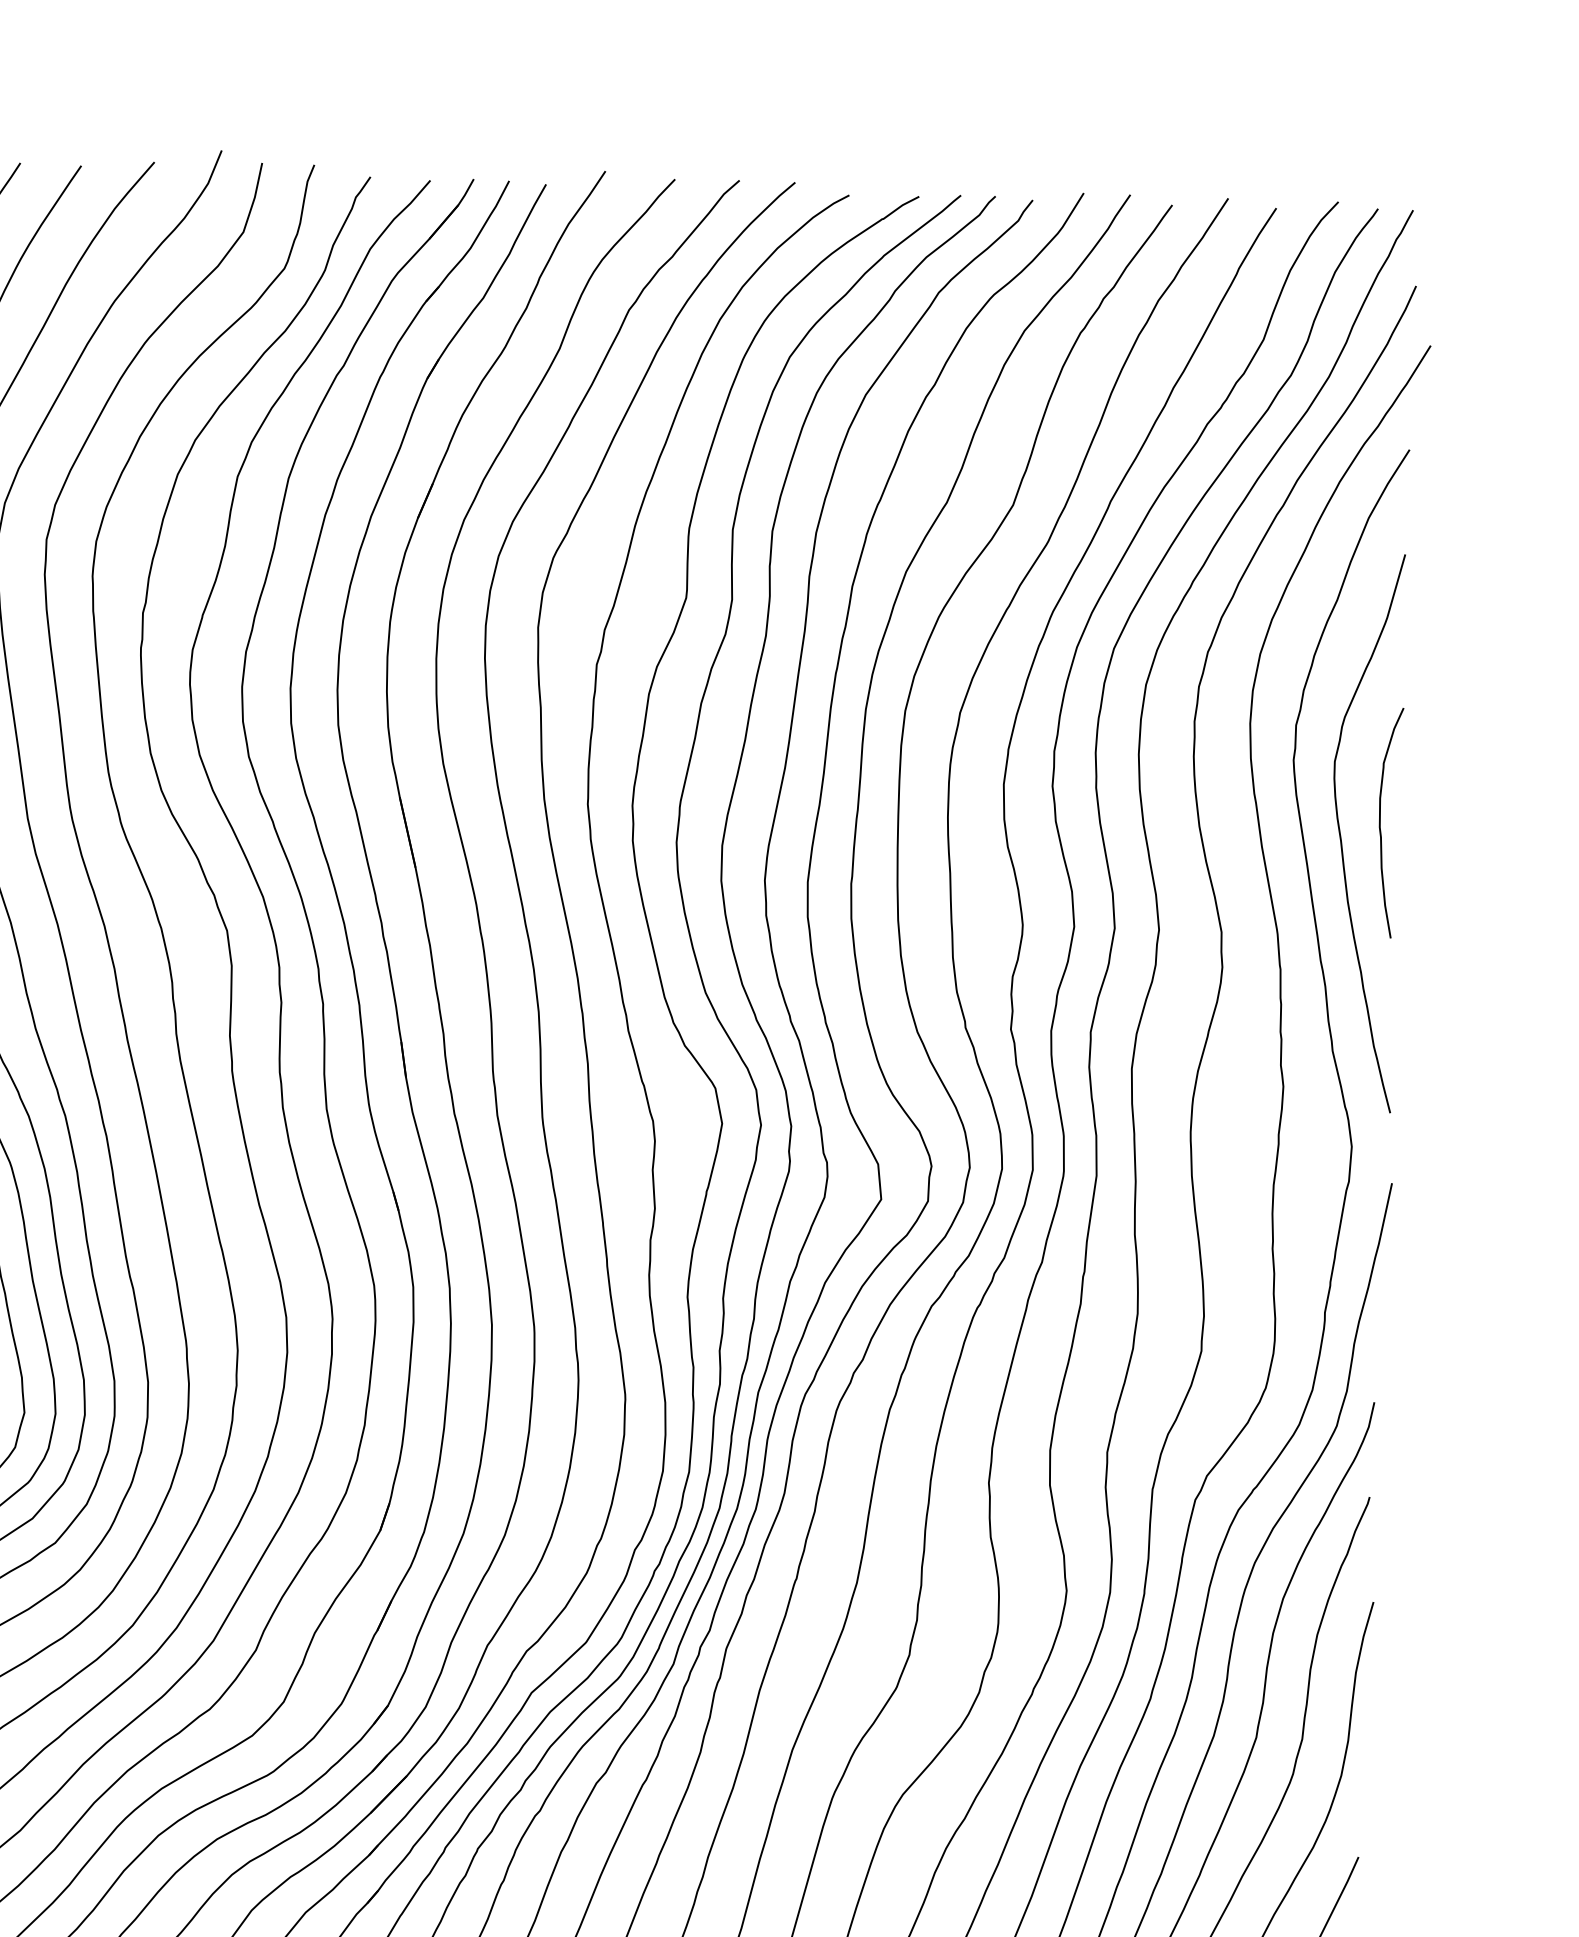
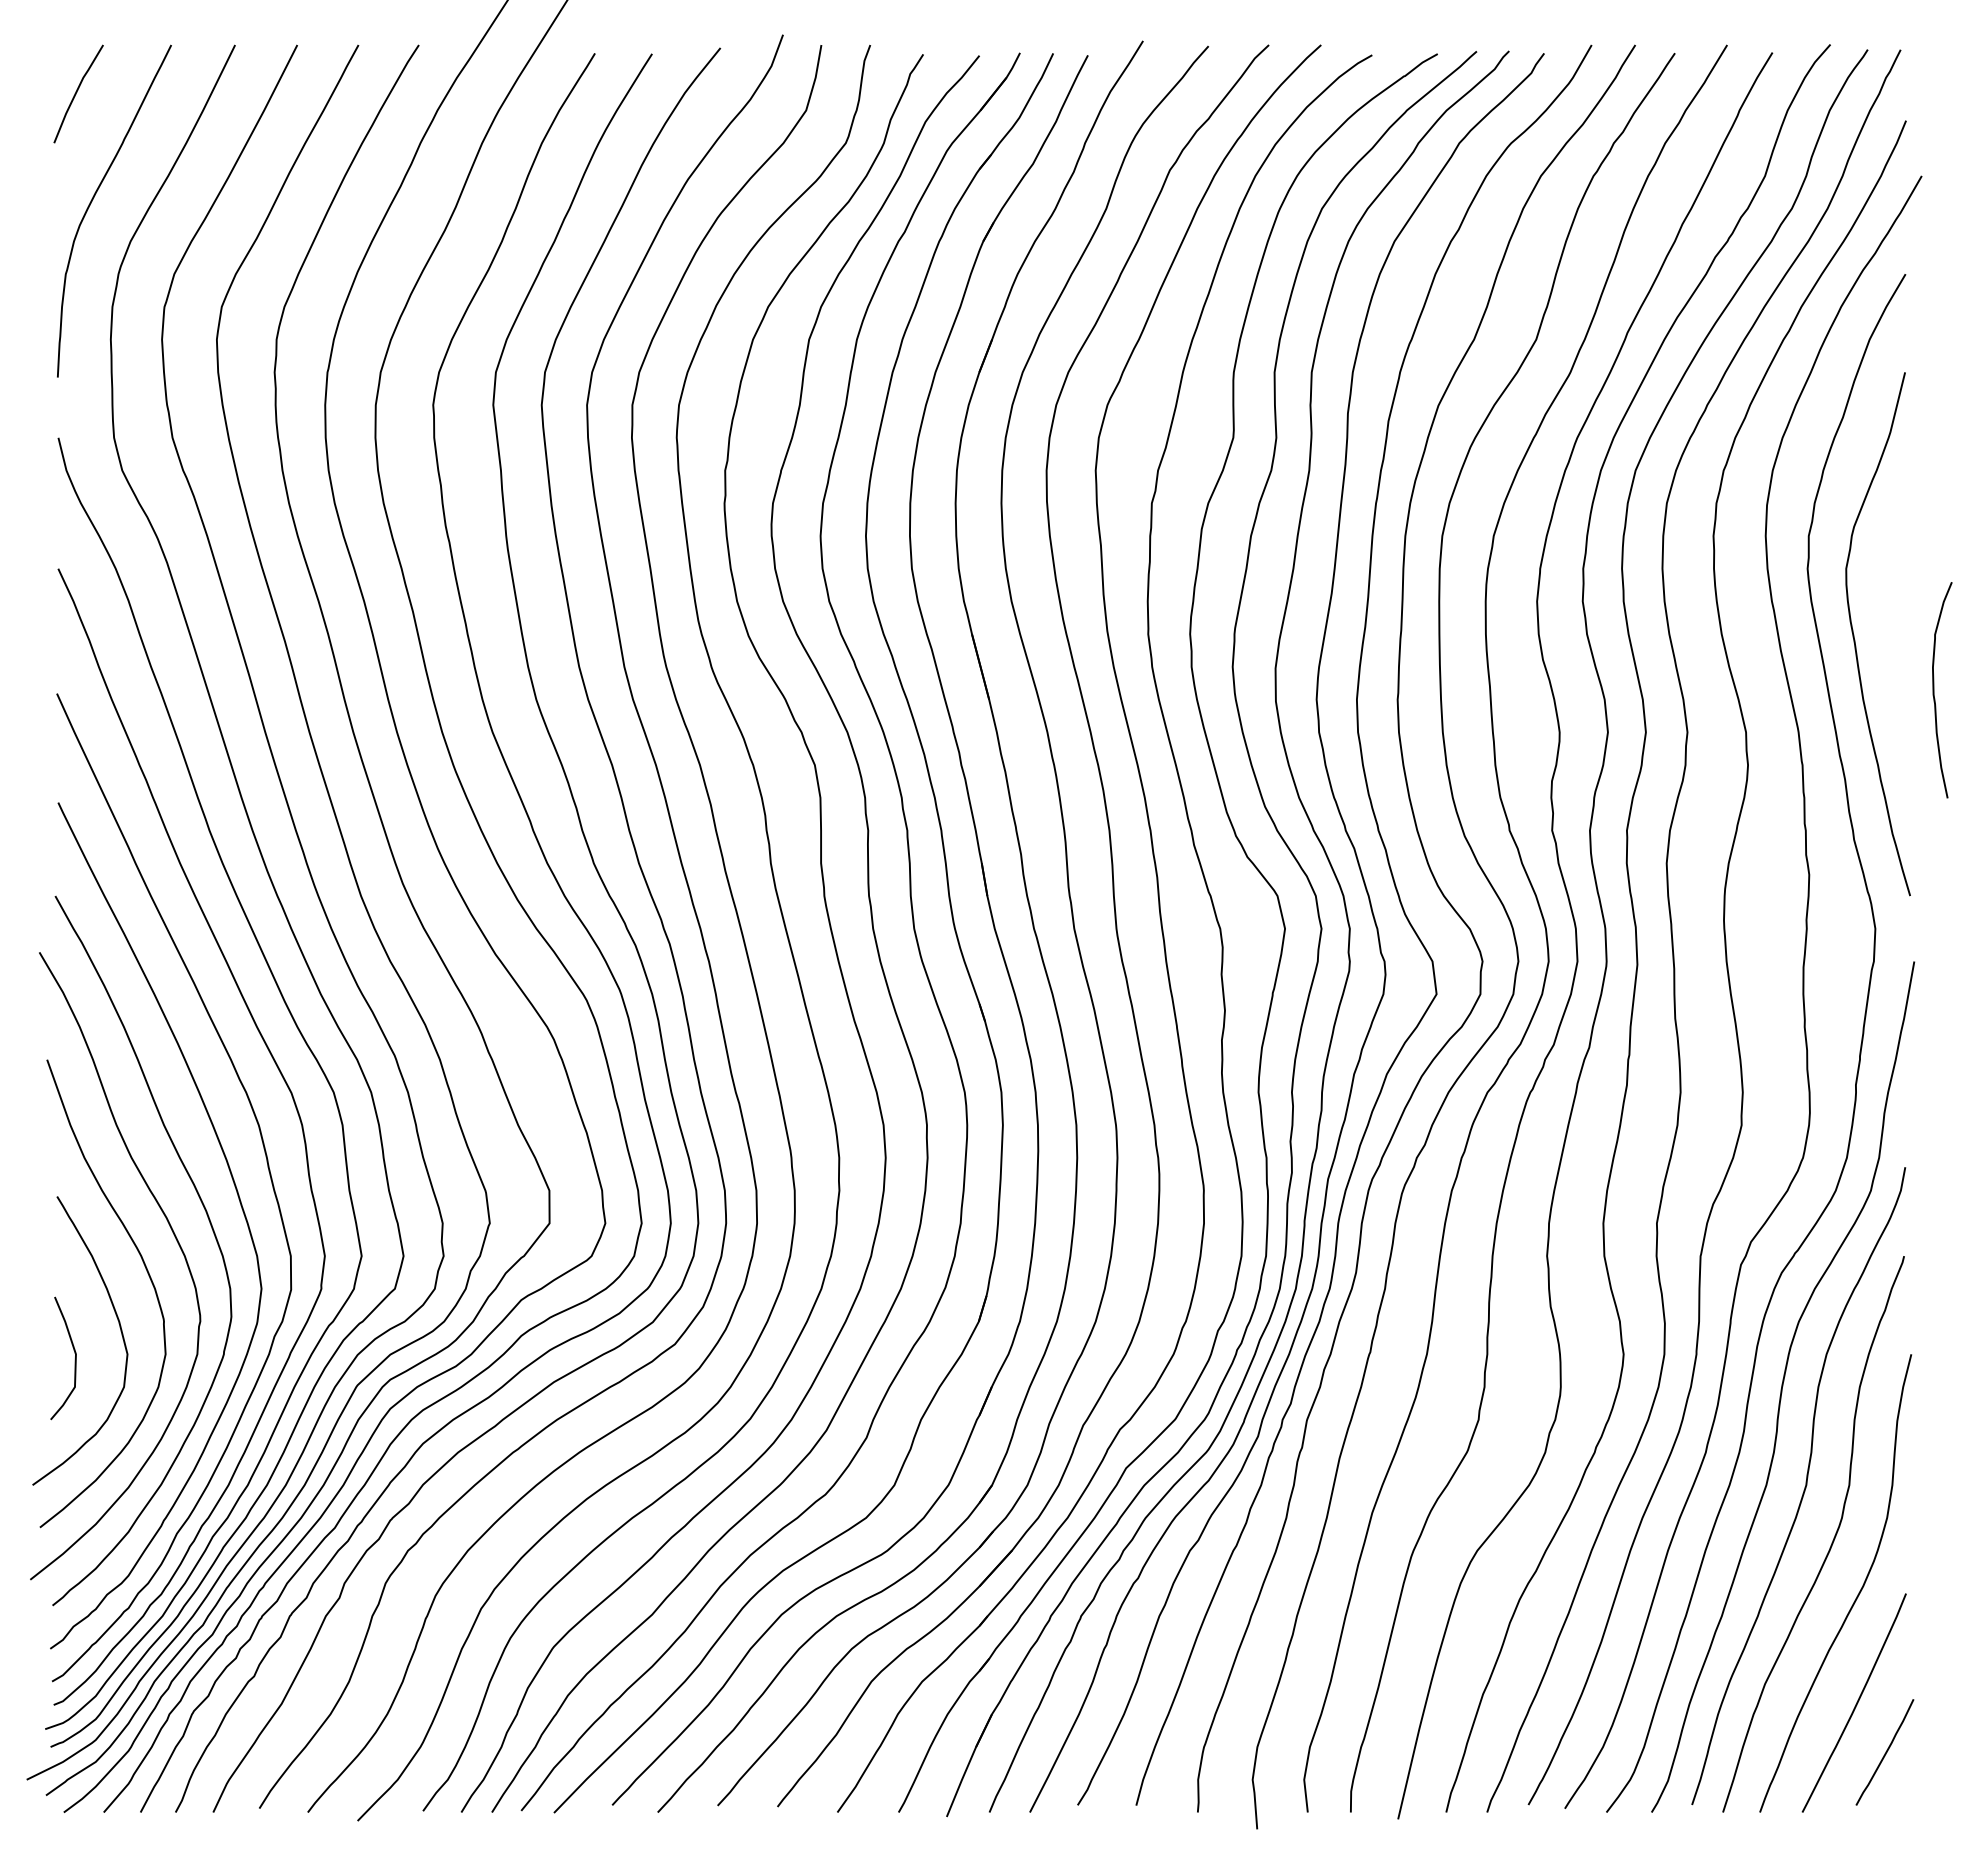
curve: (1380, 822) -> (1934, 690), moved

